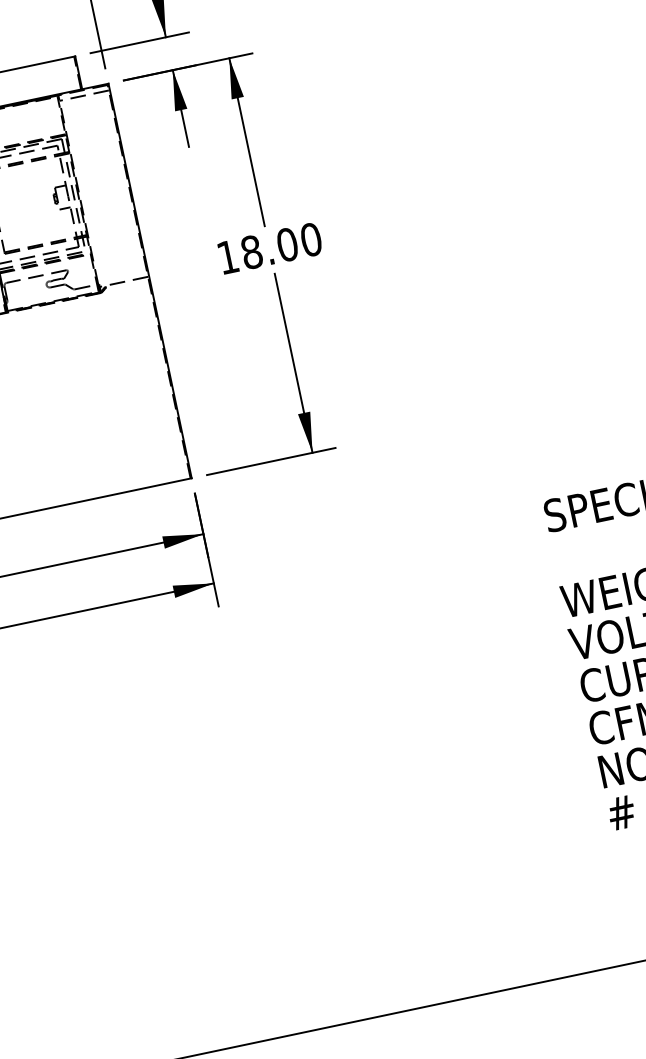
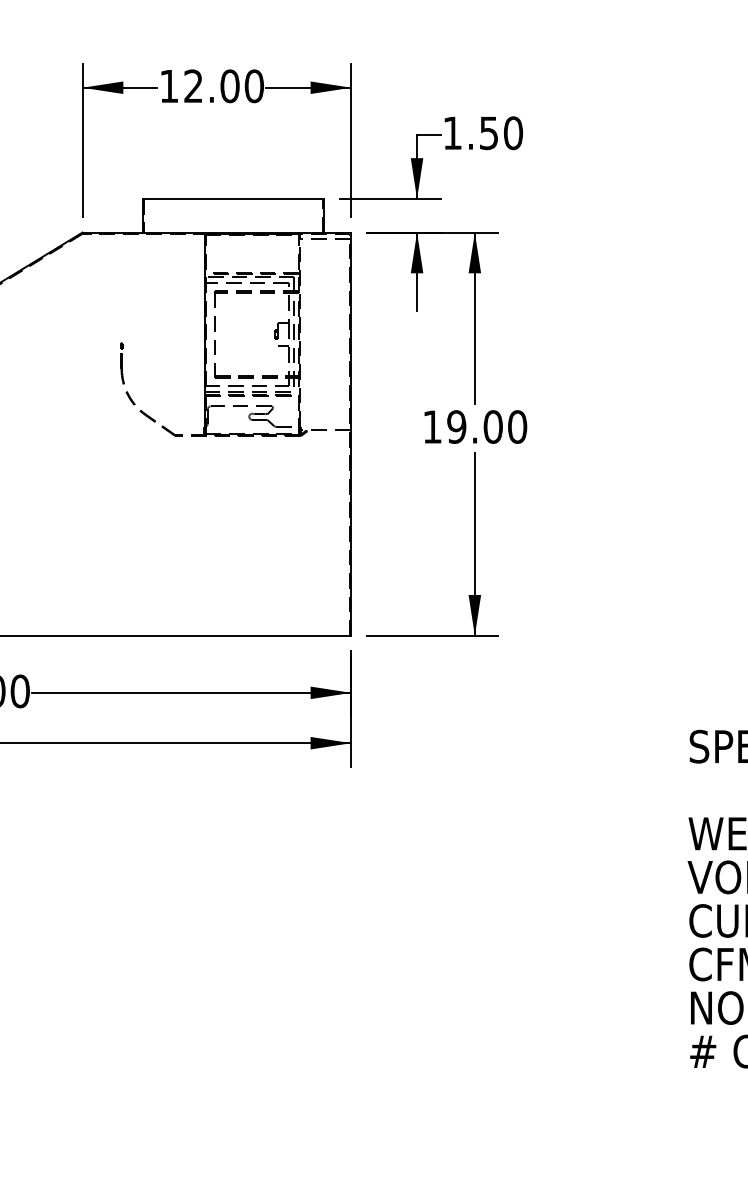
text: (251, 251) -> (456, 426), 18.00 -> 19.00

